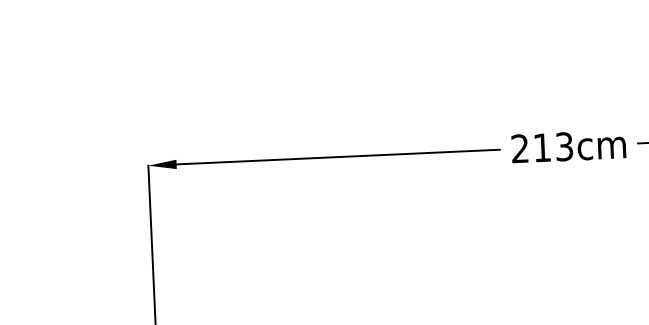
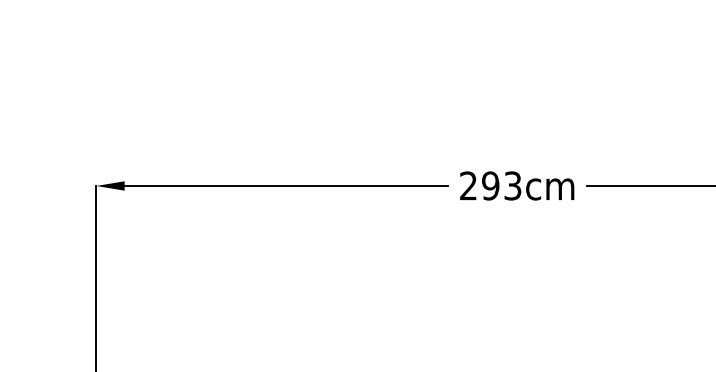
text: (542, 147) -> (490, 185), 213cm -> 293cm

